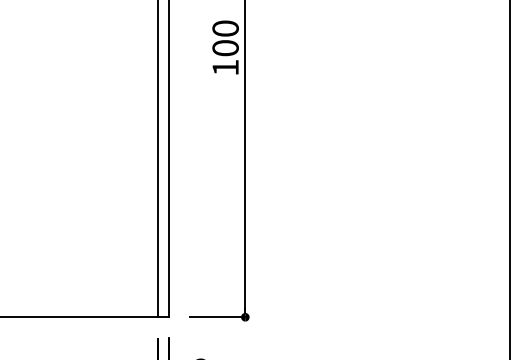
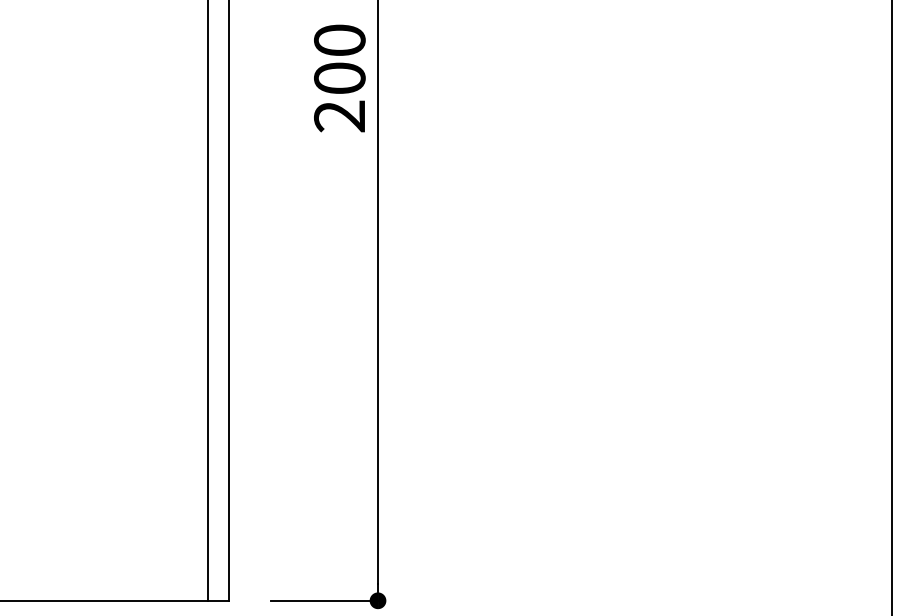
text: (225, 67) -> (339, 115), 100 -> 200

